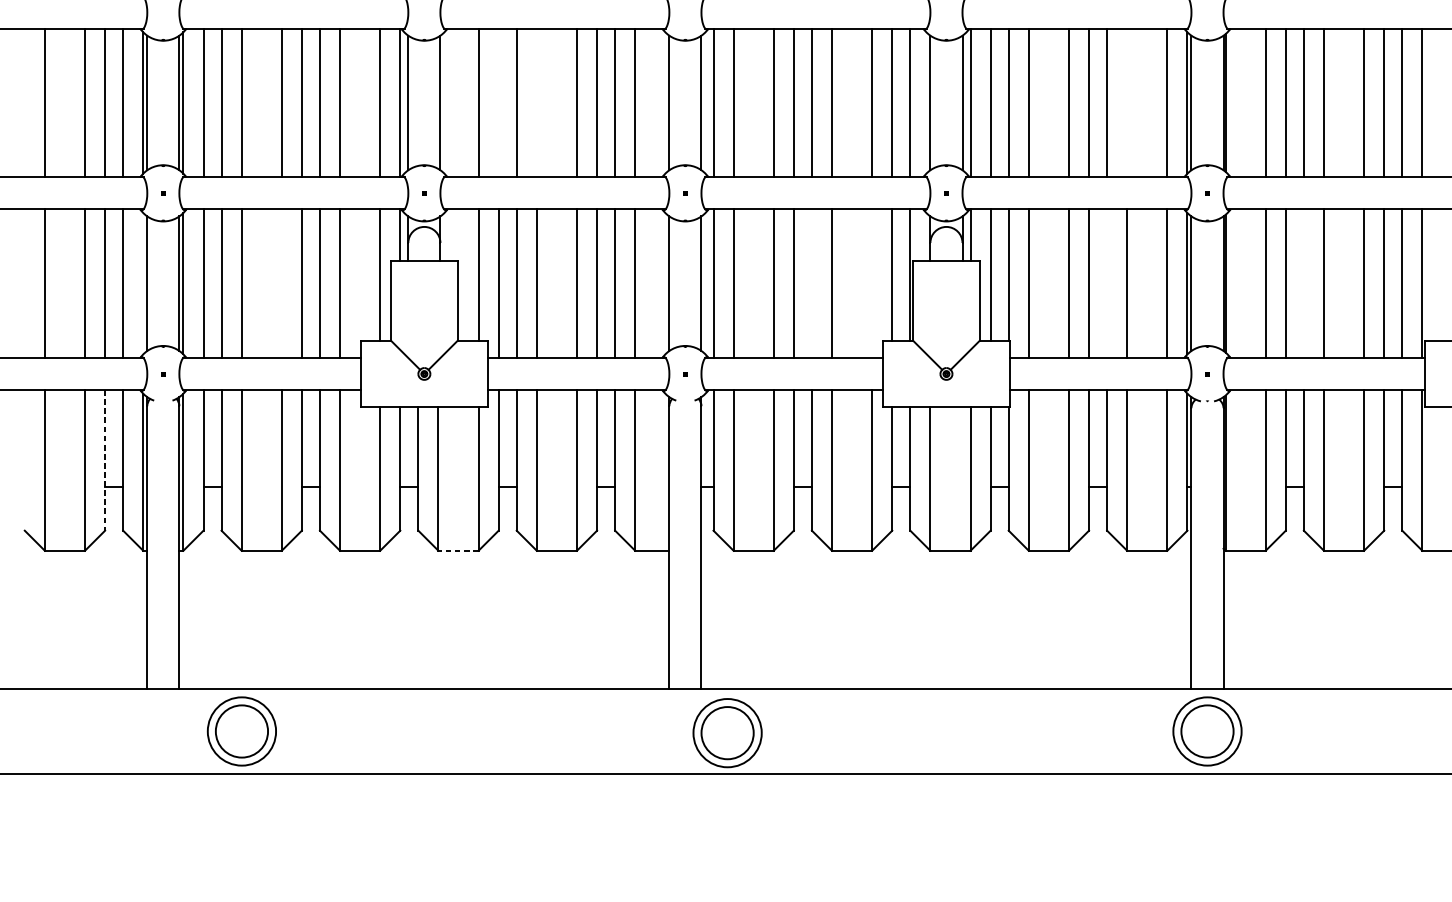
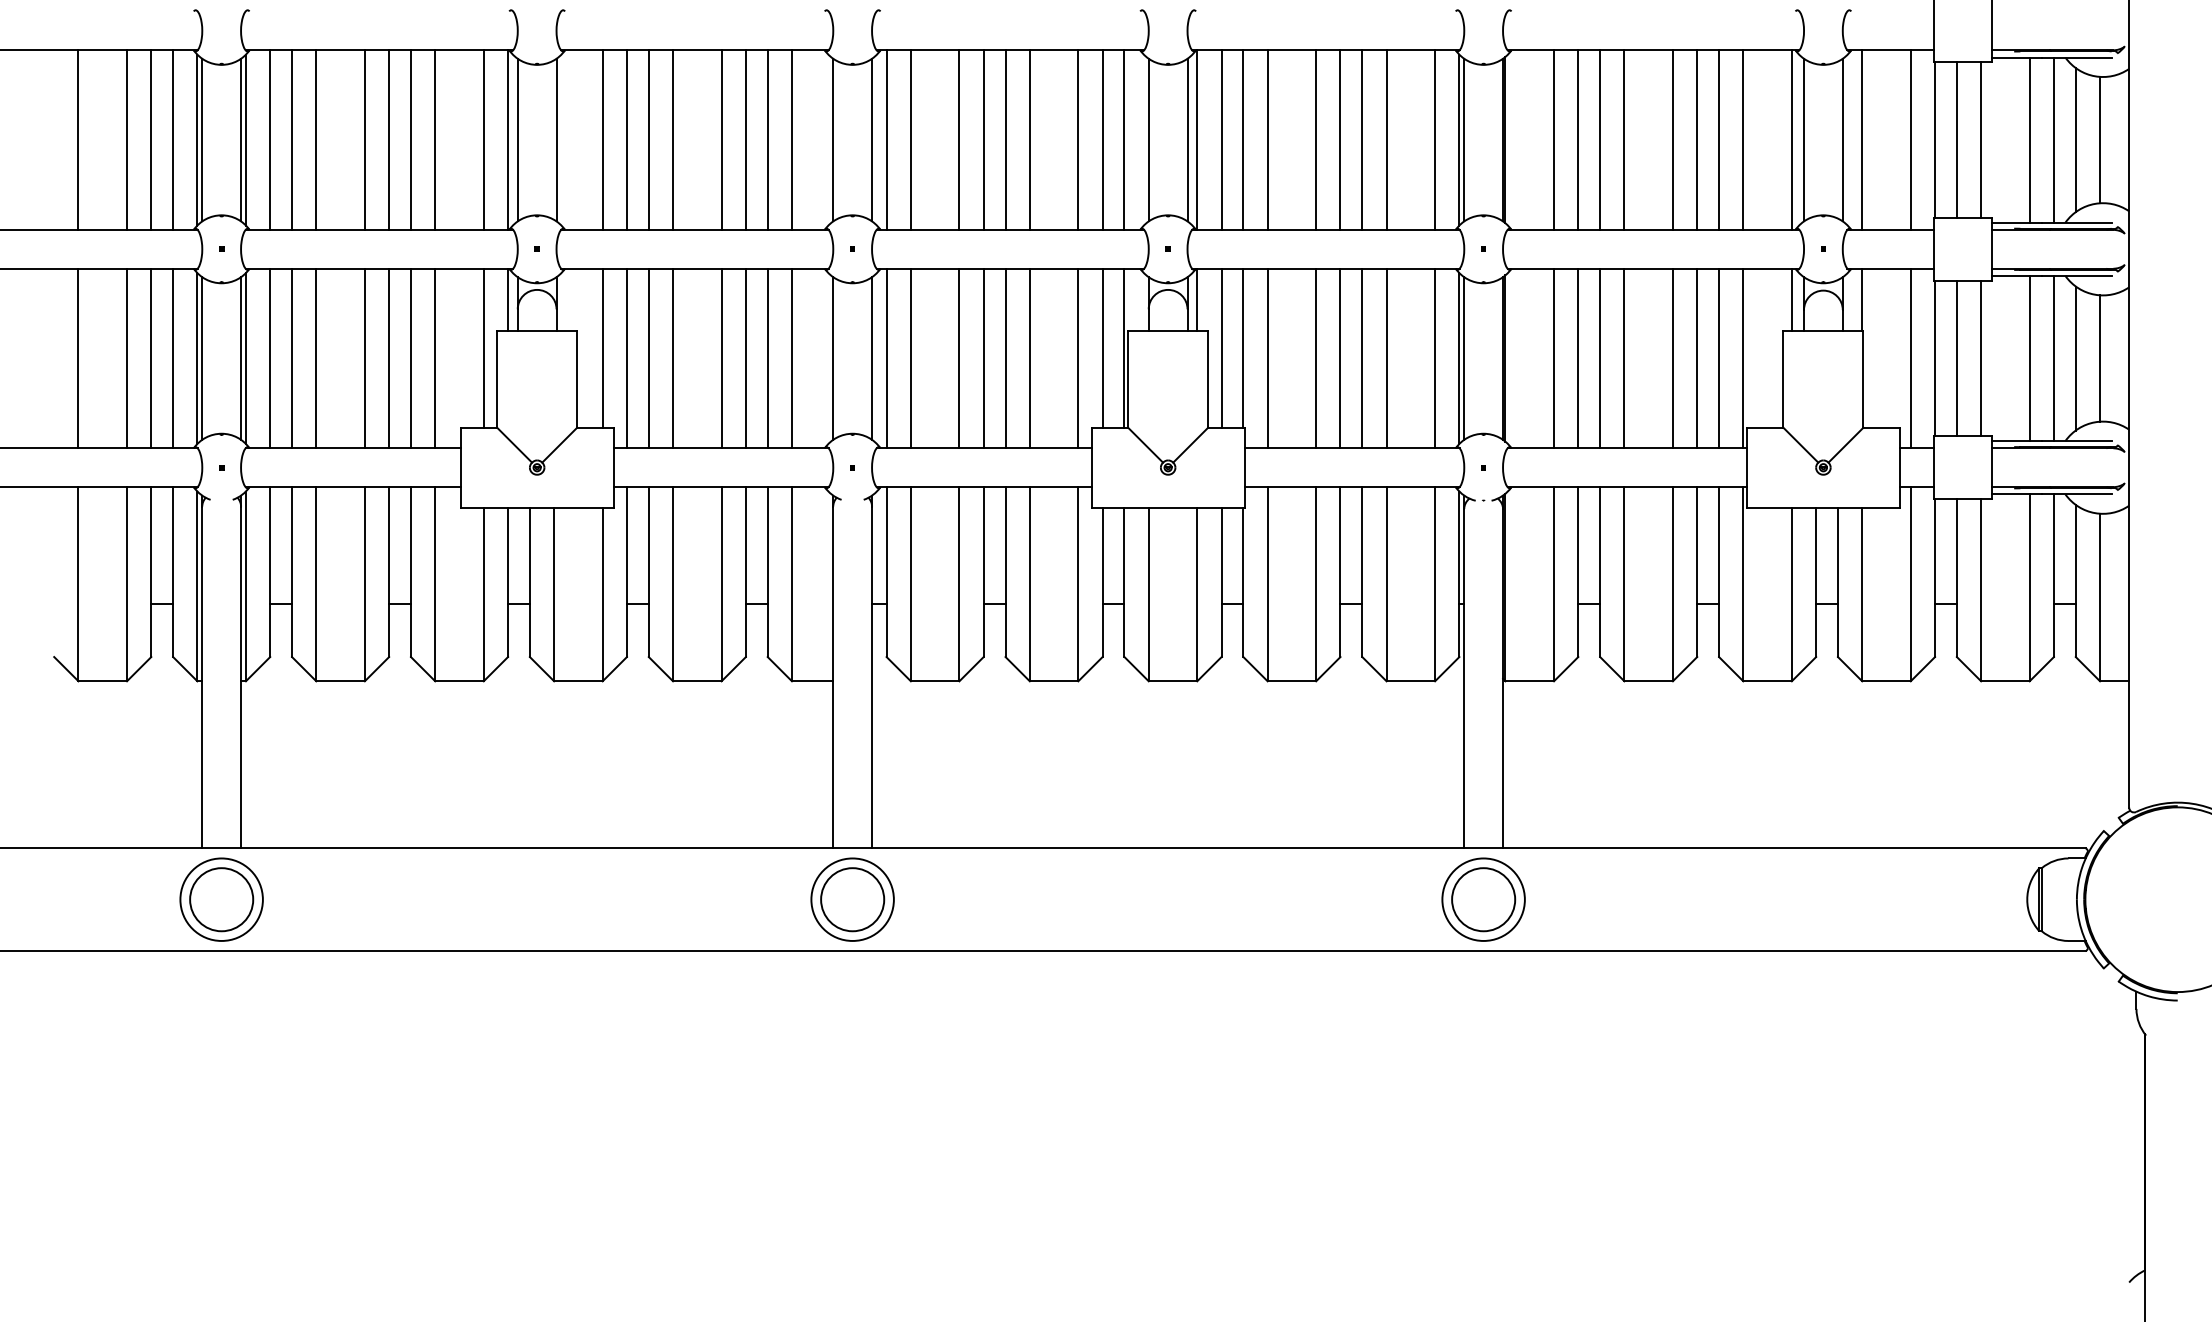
line: (498, 102) -> (626, 139), added
line: (537, 102) -> (673, 139), added
line: (1127, 102) -> (1386, 139), added
line: (143, 283) -> (197, 358), added
line: (281, 283) -> (364, 358), added
line: (811, 283) -> (1005, 358), added
line: (872, 283) -> (1078, 358), added
line: (1107, 283) -> (1362, 358), added
line: (1304, 283) -> (1600, 358), added
line: (105, 460) -> (151, 572), dashed -> solid
line: (457, 550) -> (577, 681), dashed -> solid
part: (241, 731) -> (221, 899), moved
part: (727, 732) -> (852, 899), moved

